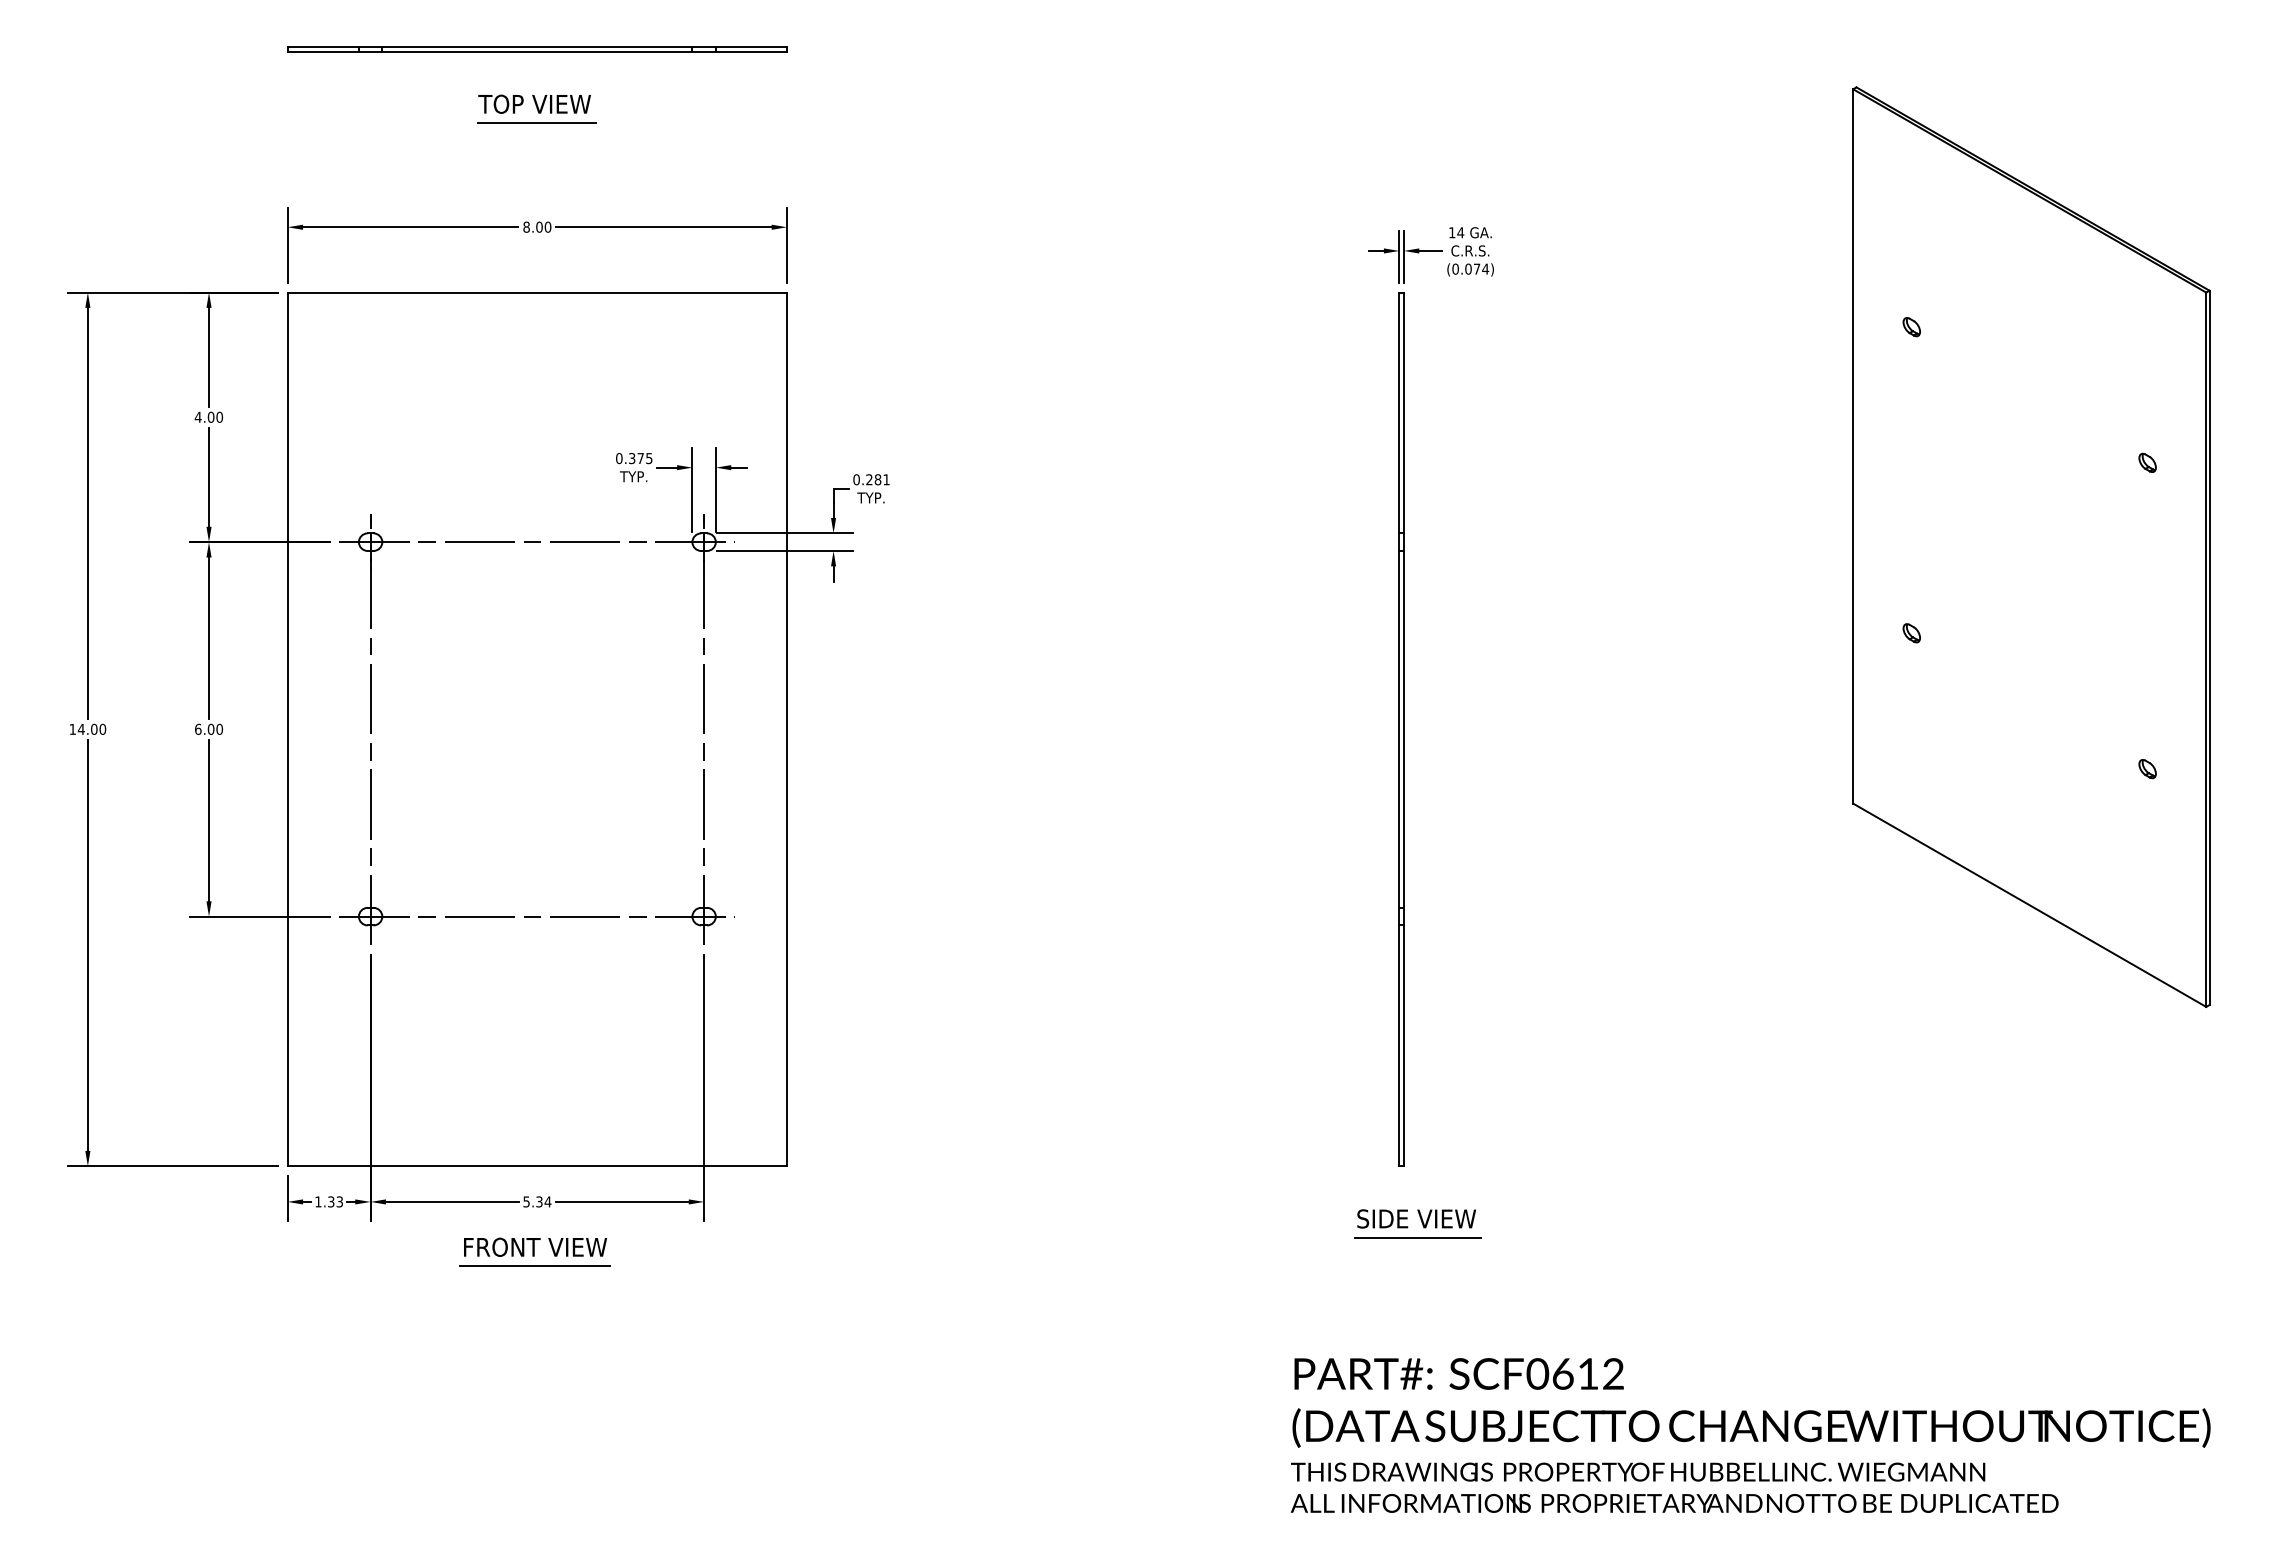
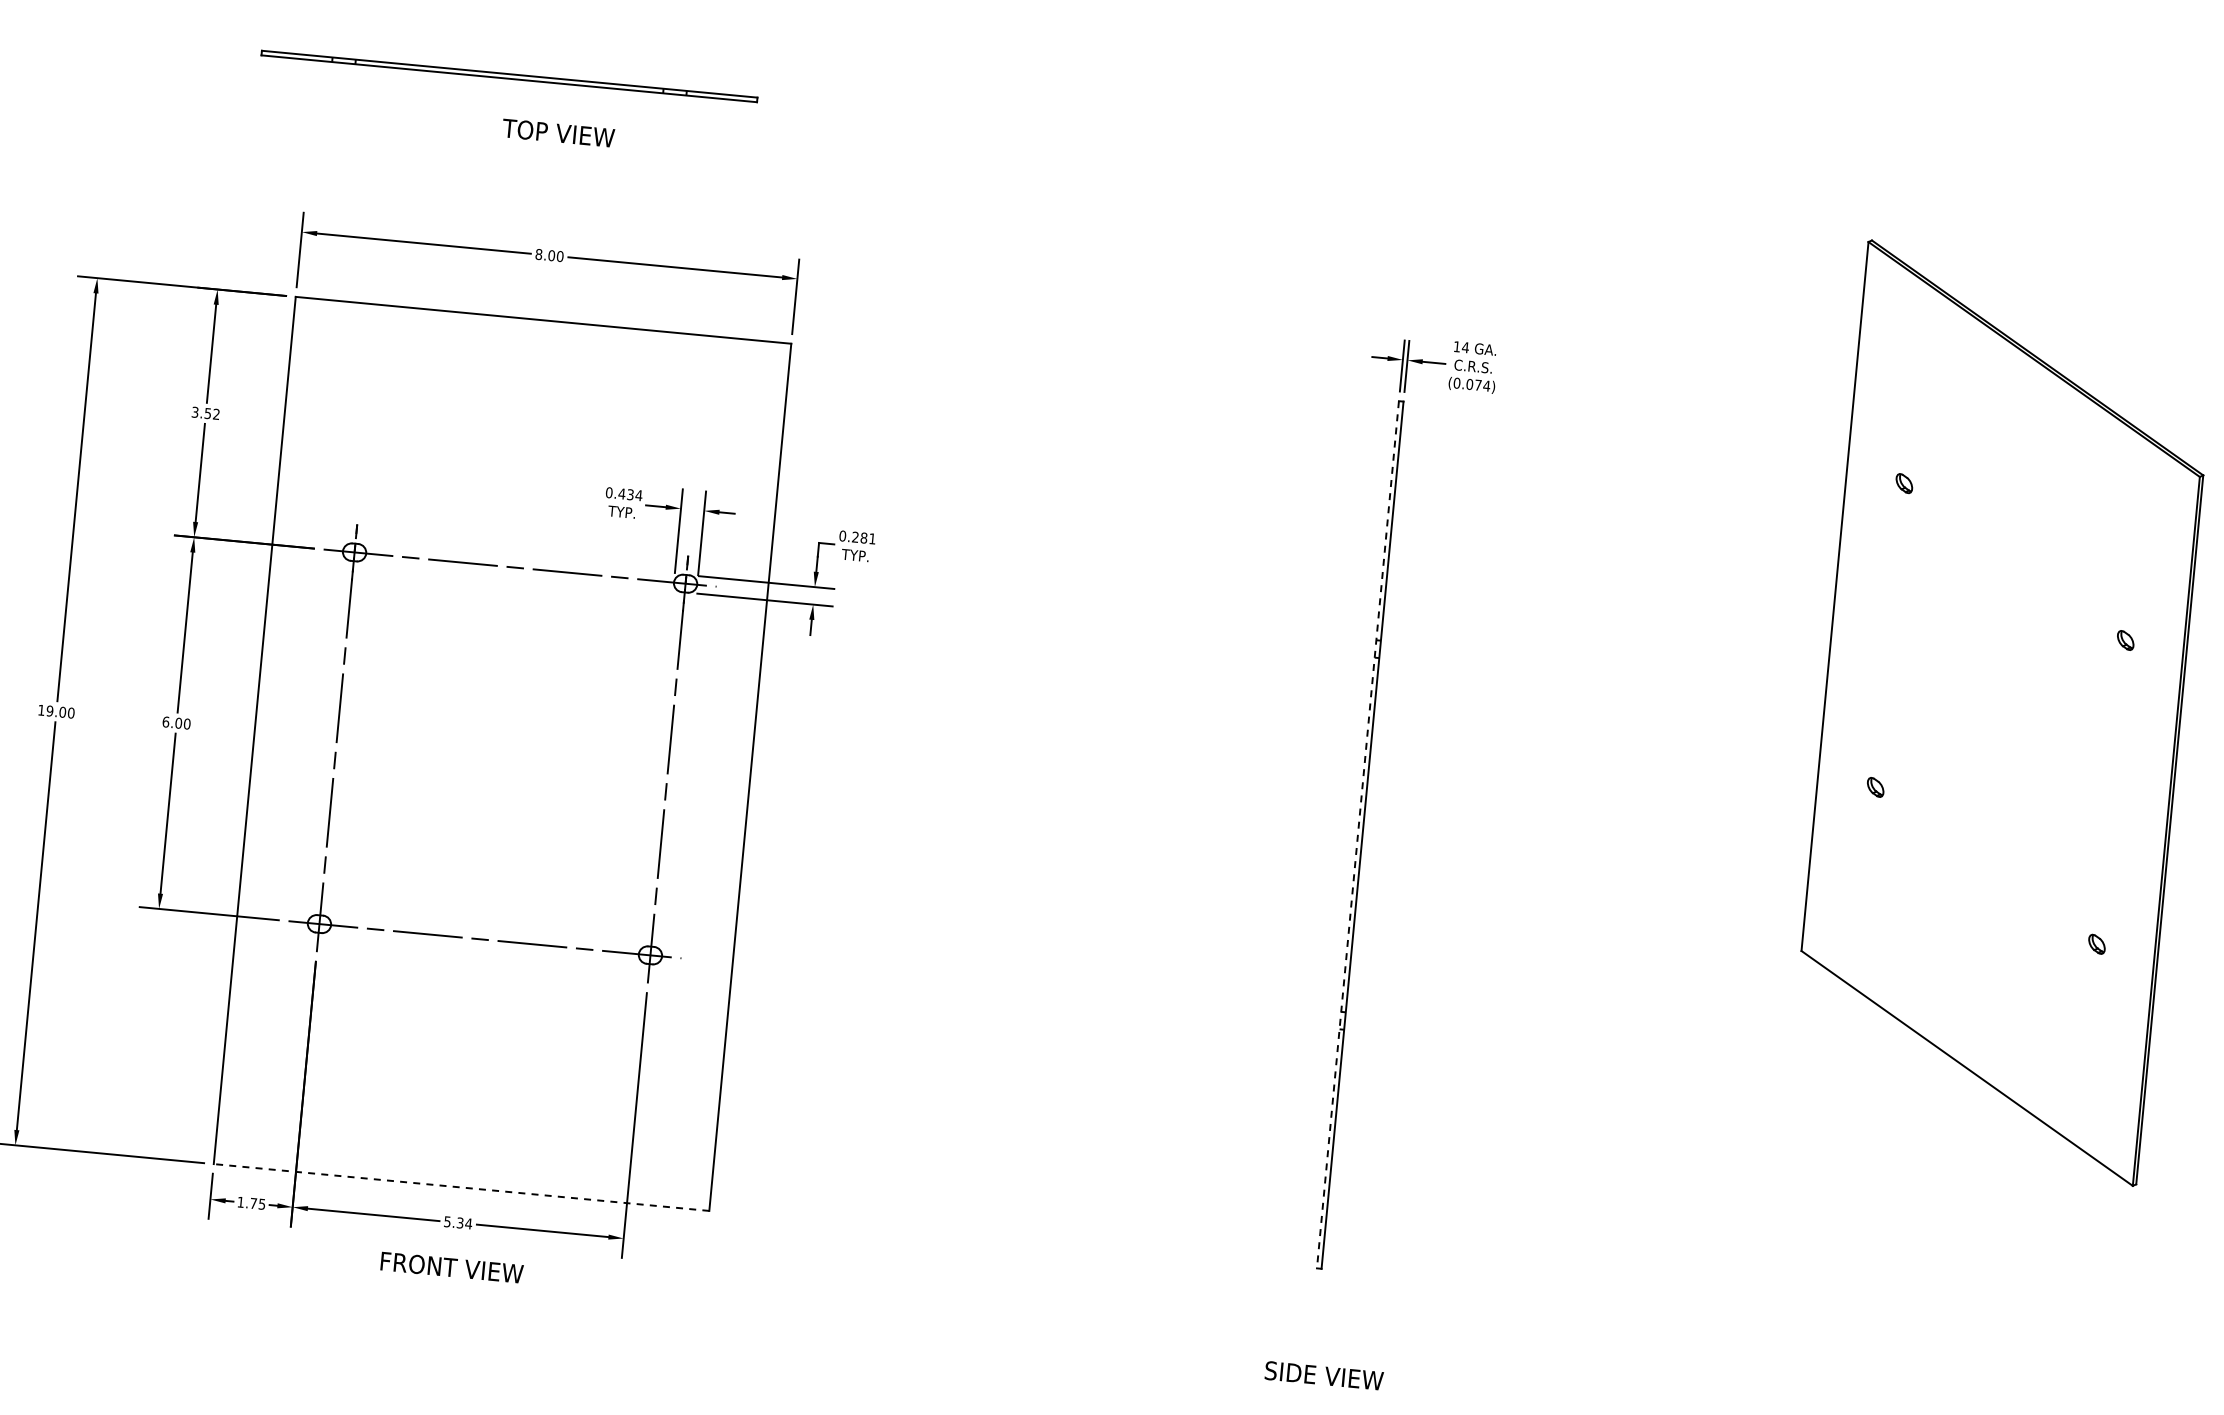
part: (537, 49) -> (509, 76), moved
line: (537, 122) -> (559, 151), removed
text: (208, 416) -> (205, 412), 4.00 -> 3.52
text: (640, 458) -> (630, 494), 0.375 -> 0.434
text: (80, 728) -> (49, 710), 14.00 -> 19.00
line: (1399, 729) -> (1358, 834), solid -> dashed
line: (537, 1166) -> (461, 1187), solid -> dashed
text: (335, 1201) -> (257, 1203), 1.33 -> 1.75
text: (1416, 1218) -> (1324, 1375), moved
line: (1417, 1237) -> (1328, 1340), removed
line: (534, 1265) -> (449, 1285), removed

